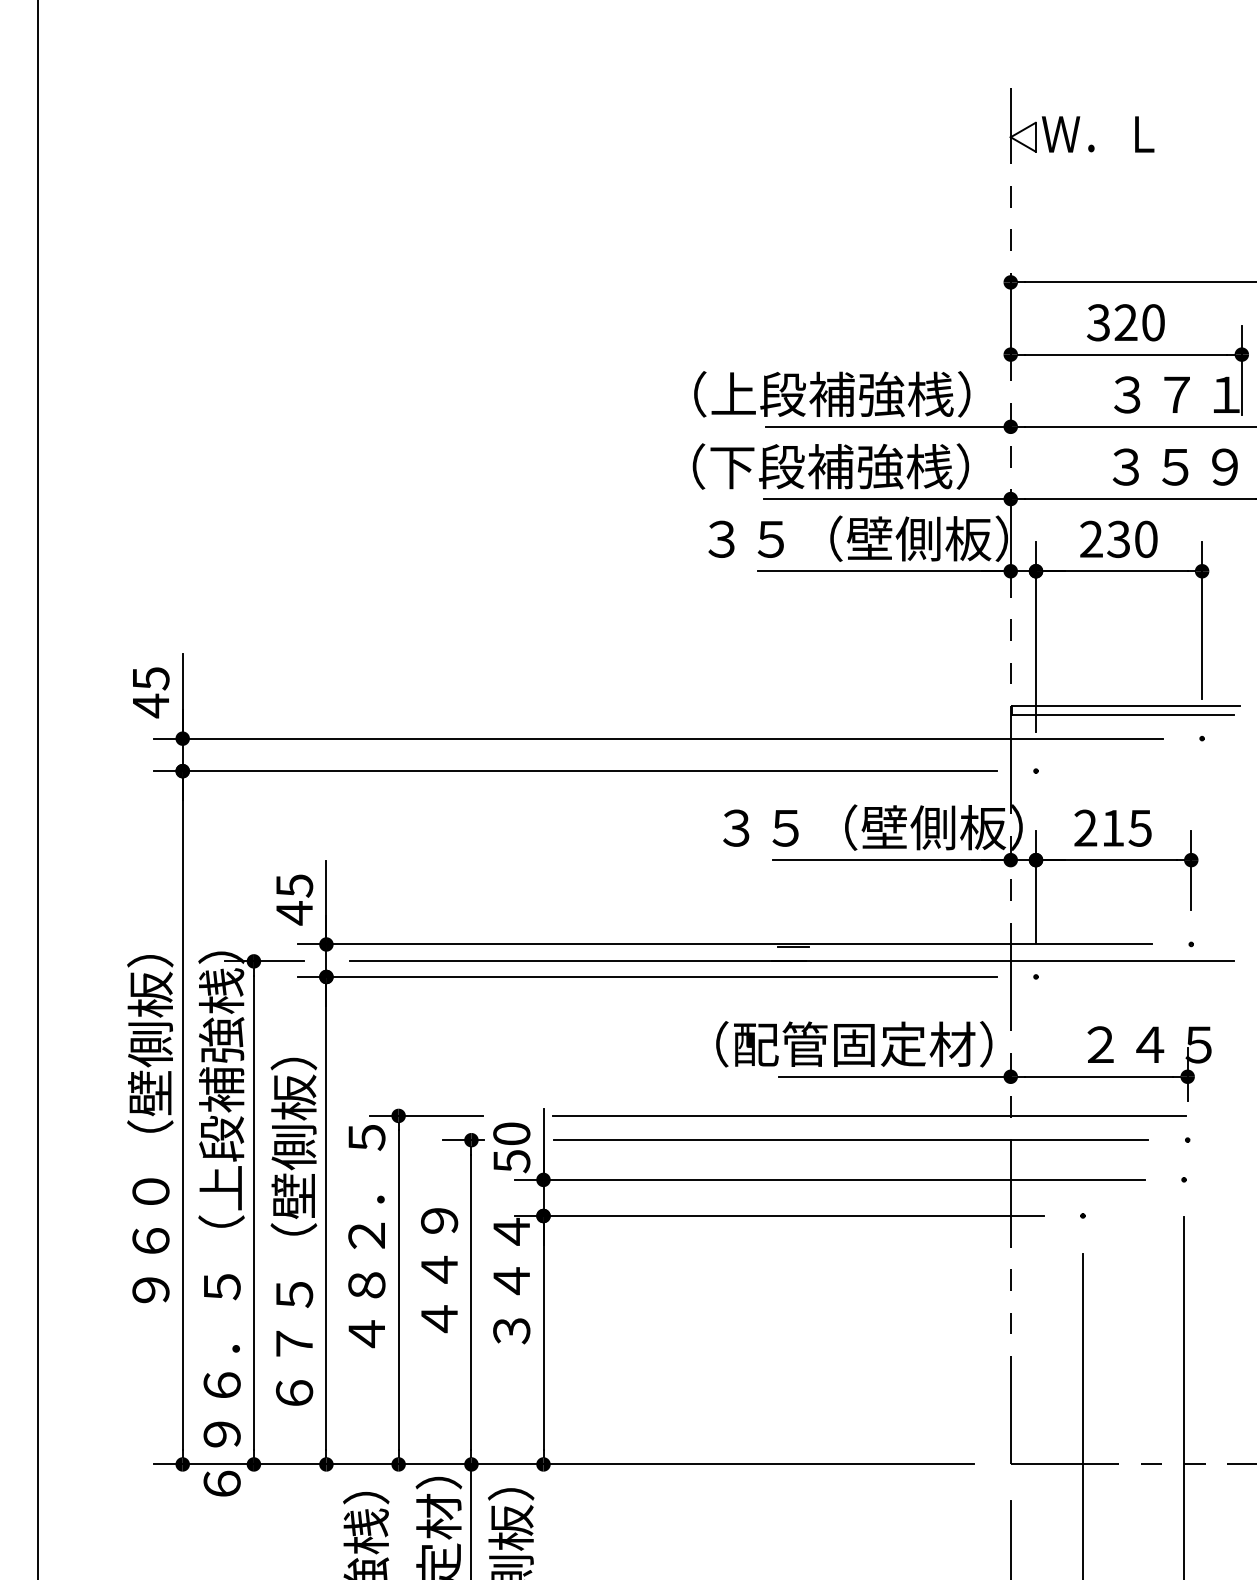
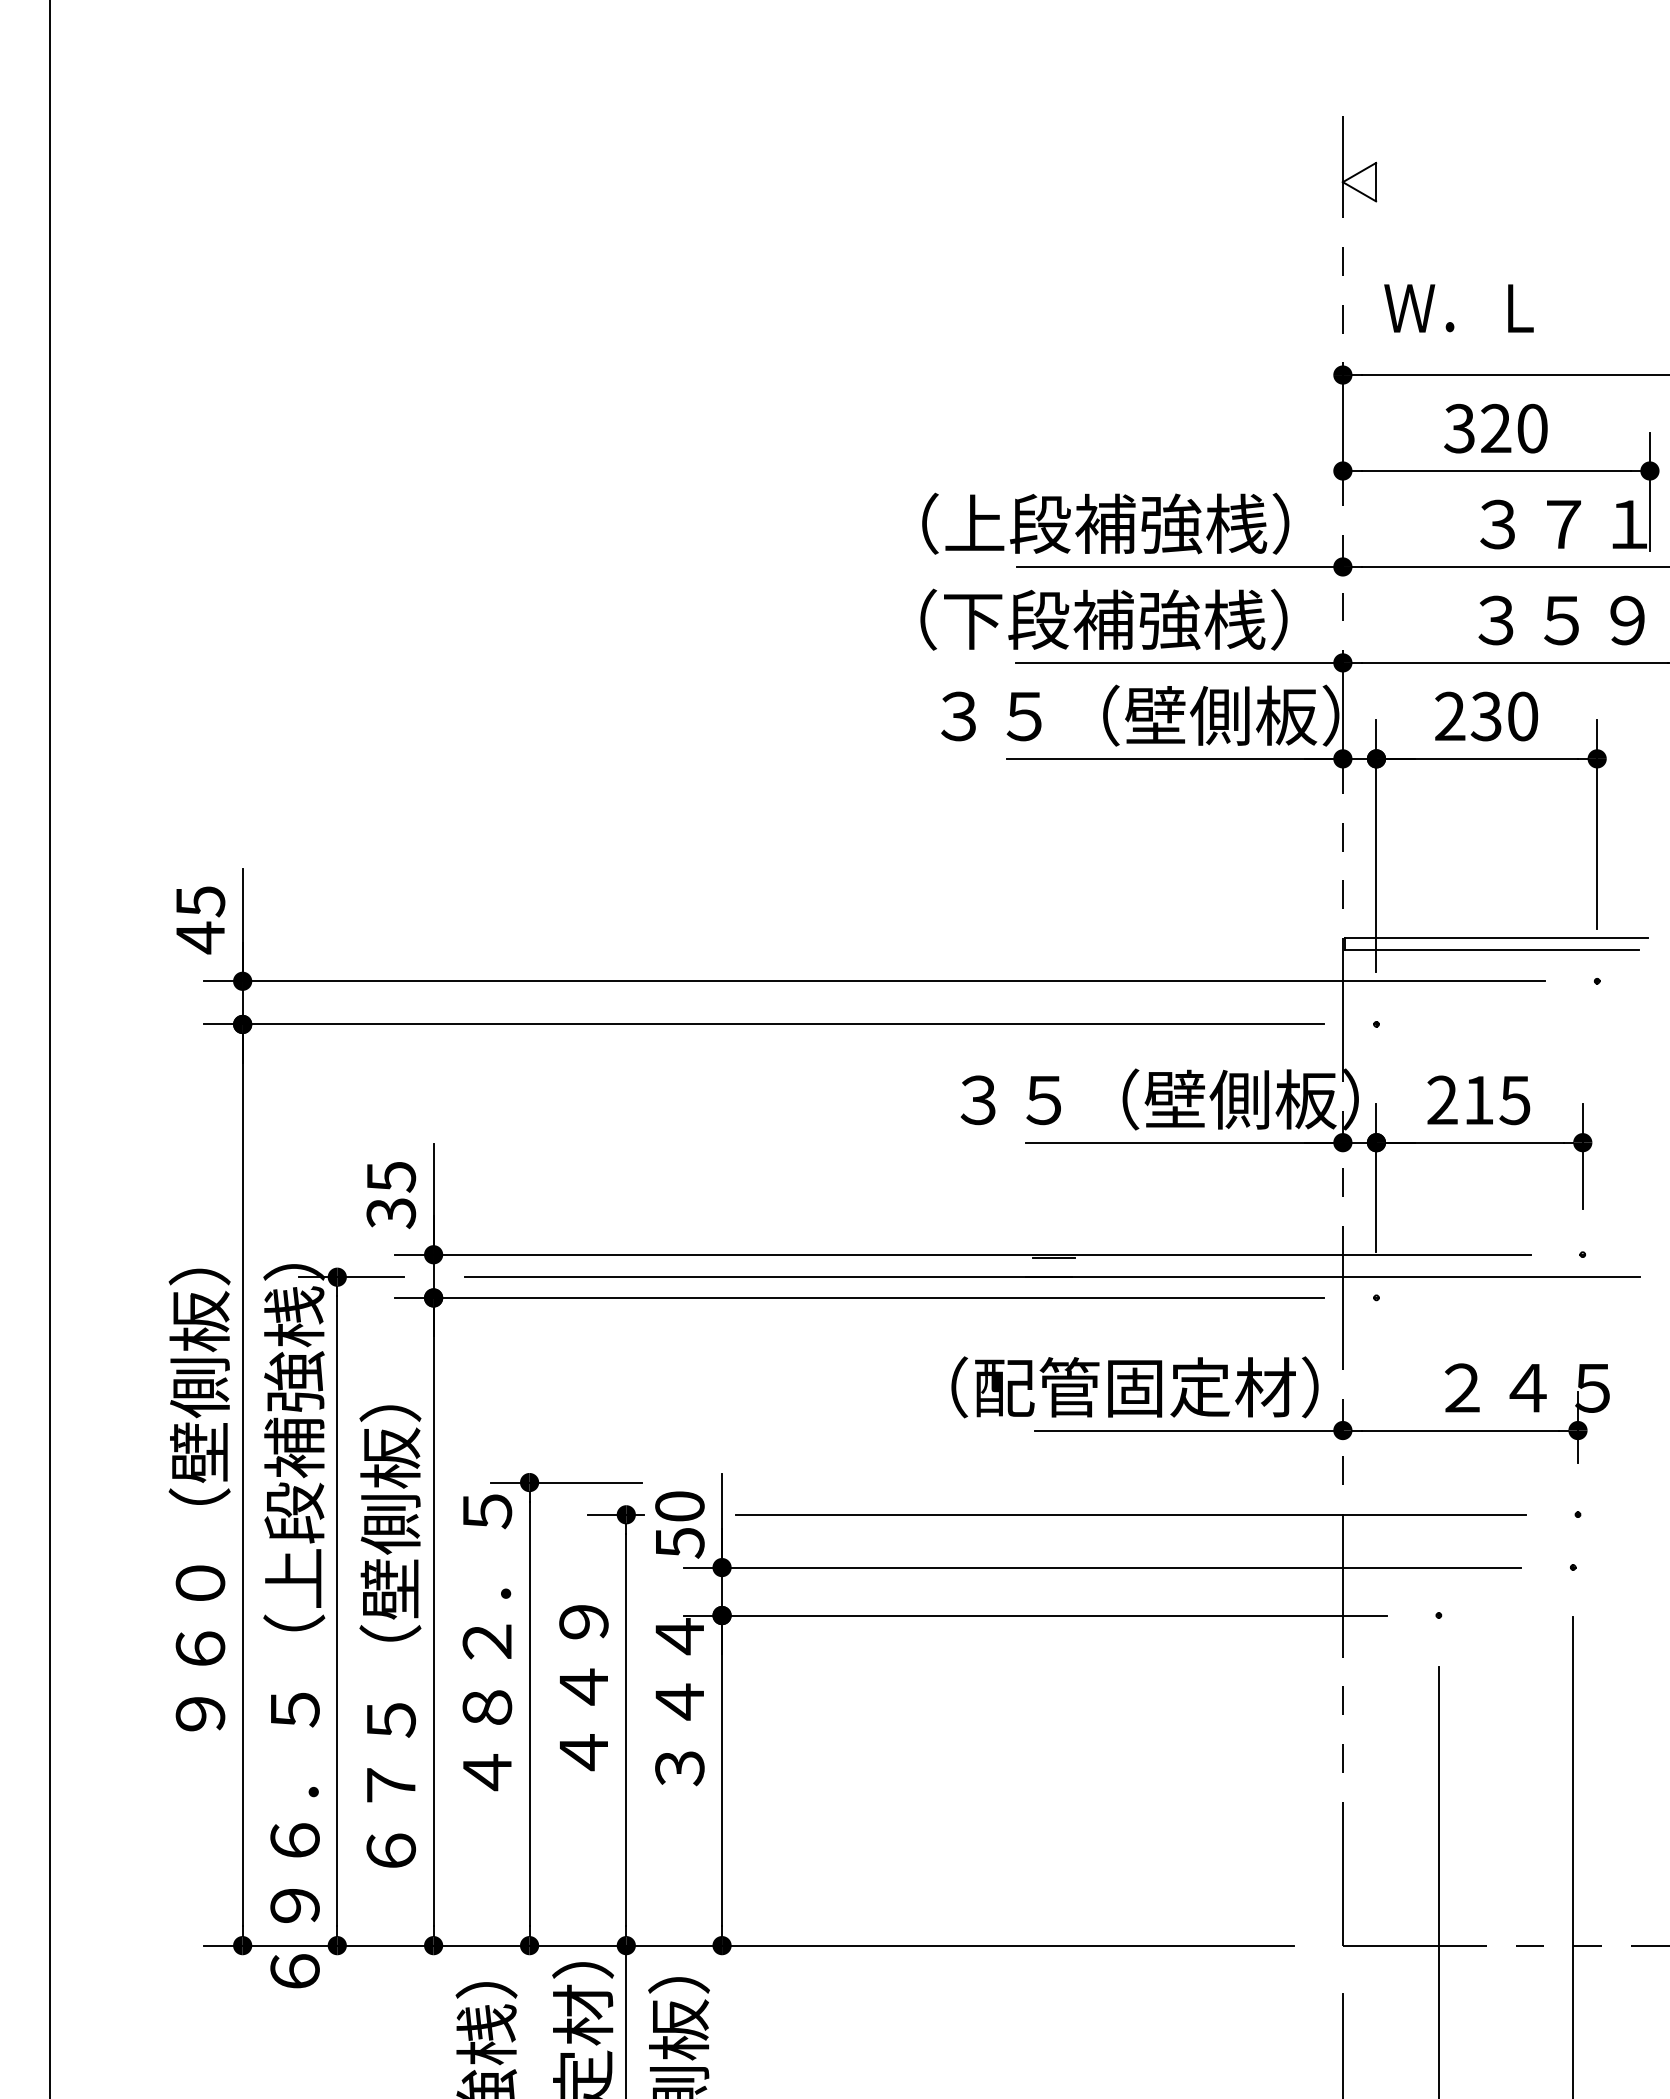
text: (1097, 134) -> (1458, 308), moved
text: (294, 913) -> (391, 1213), 45 -> 35
line: (869, 1115) -> (1155, 1482), removed

